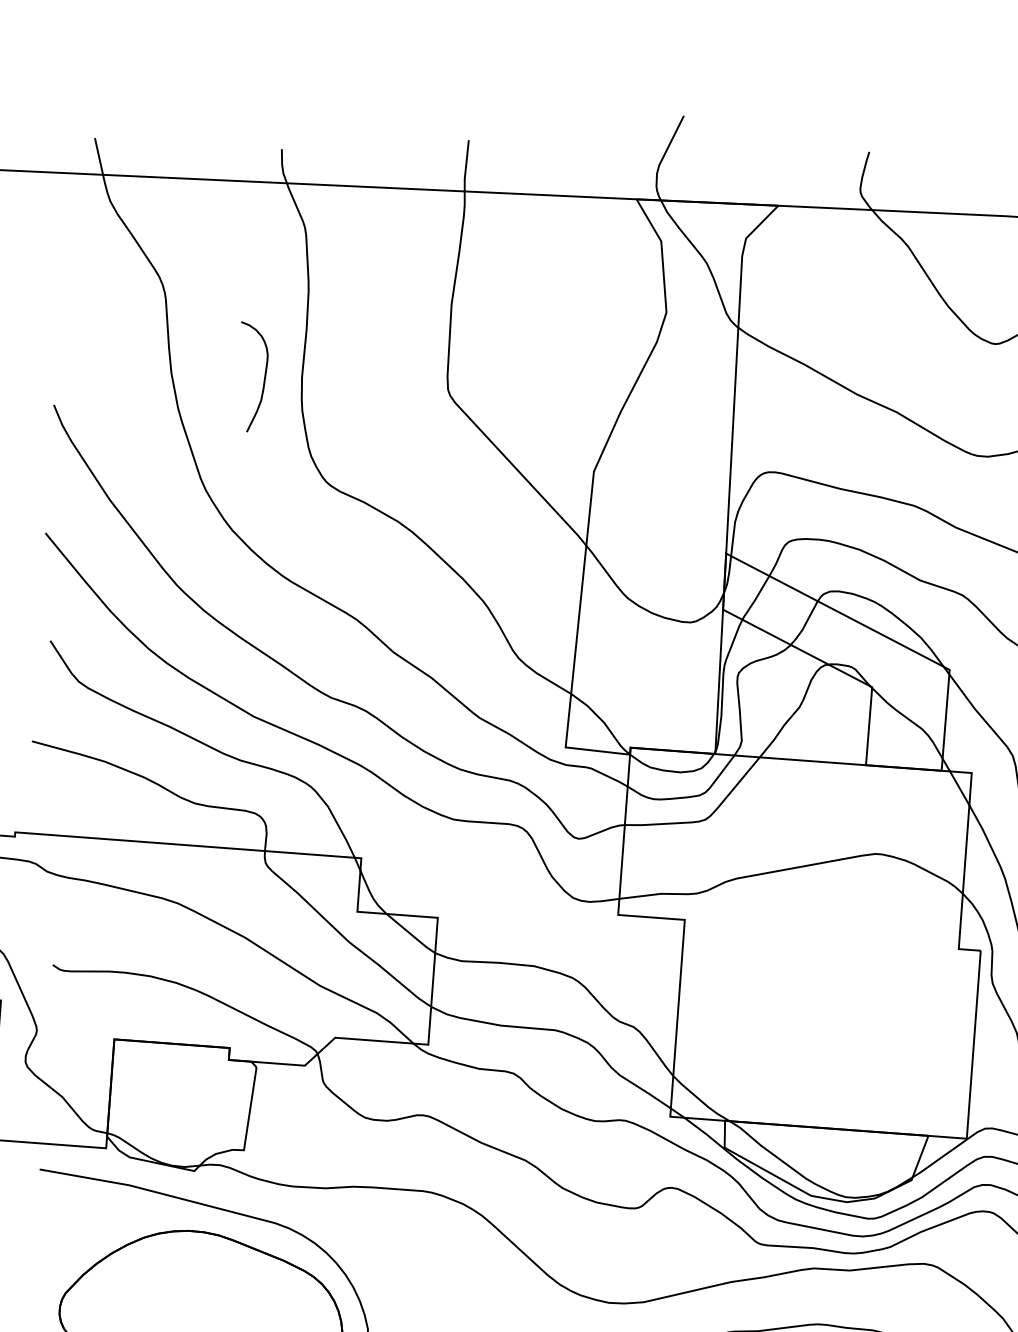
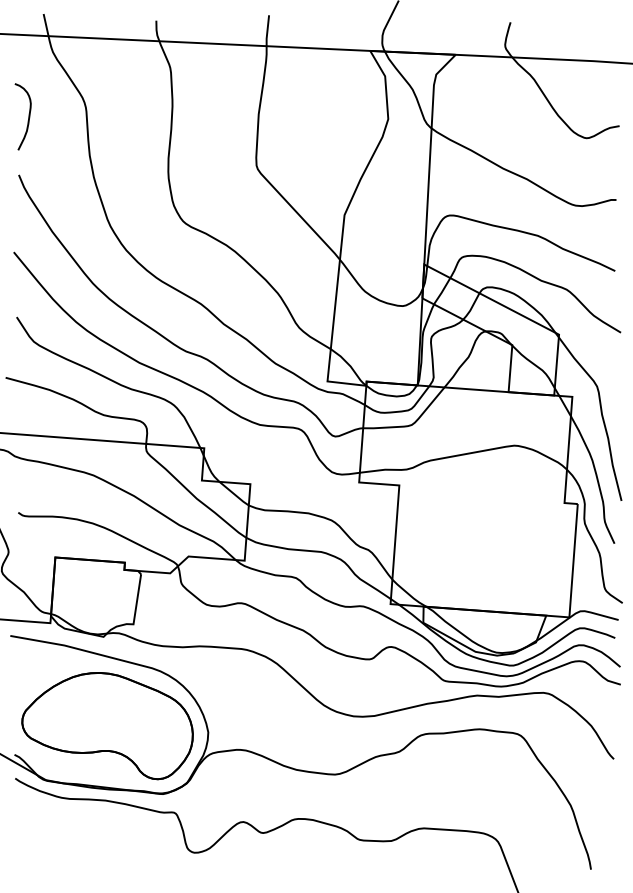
curve: (263, 376) -> (28, 116), moved

